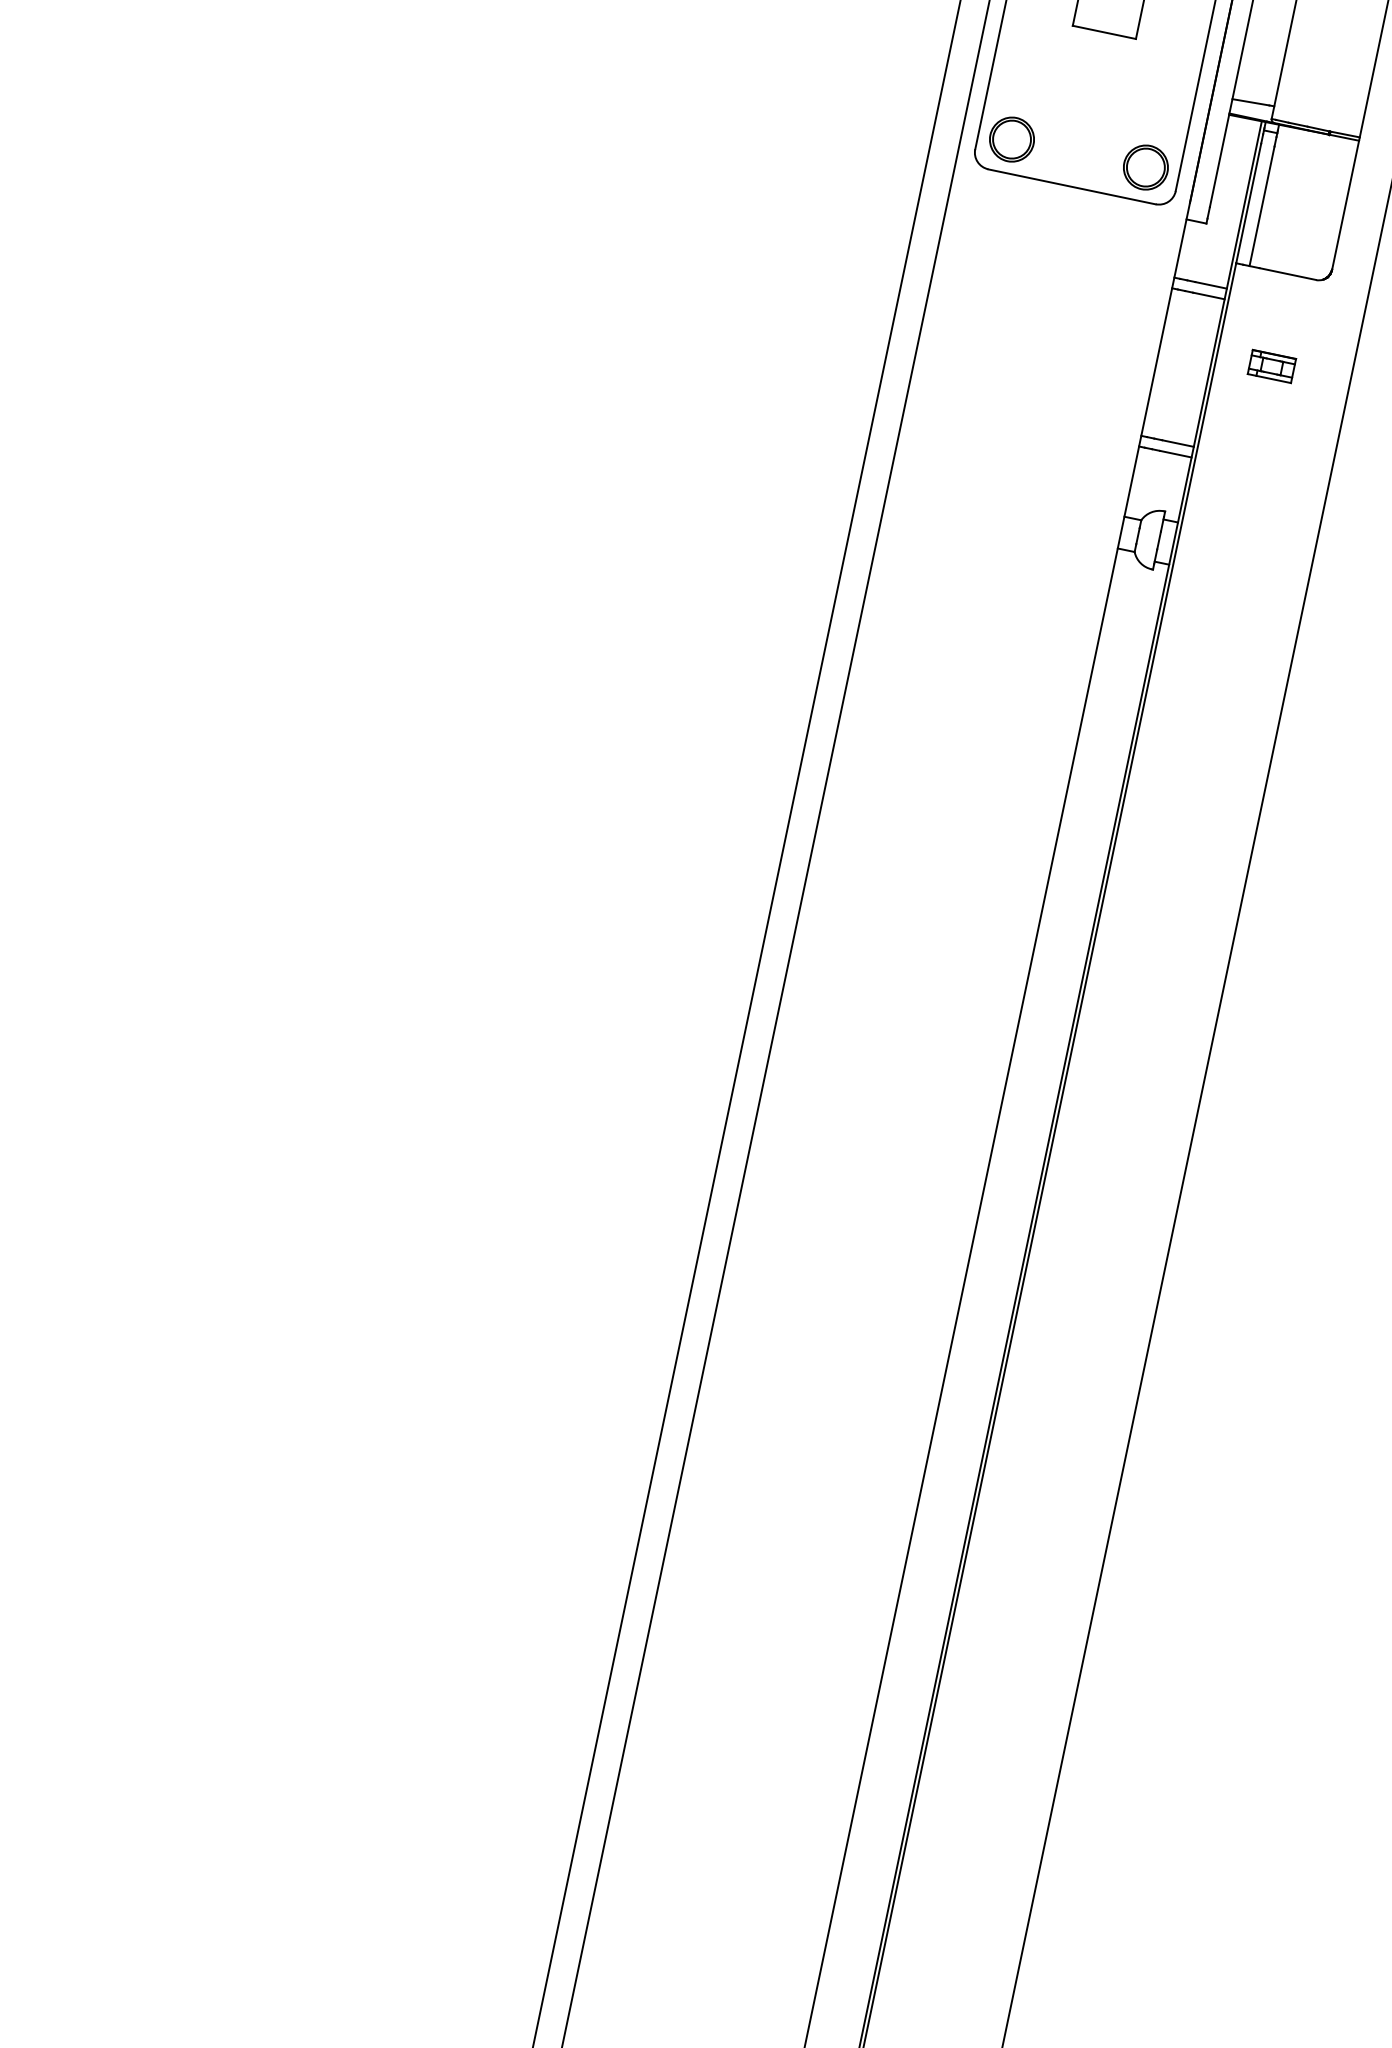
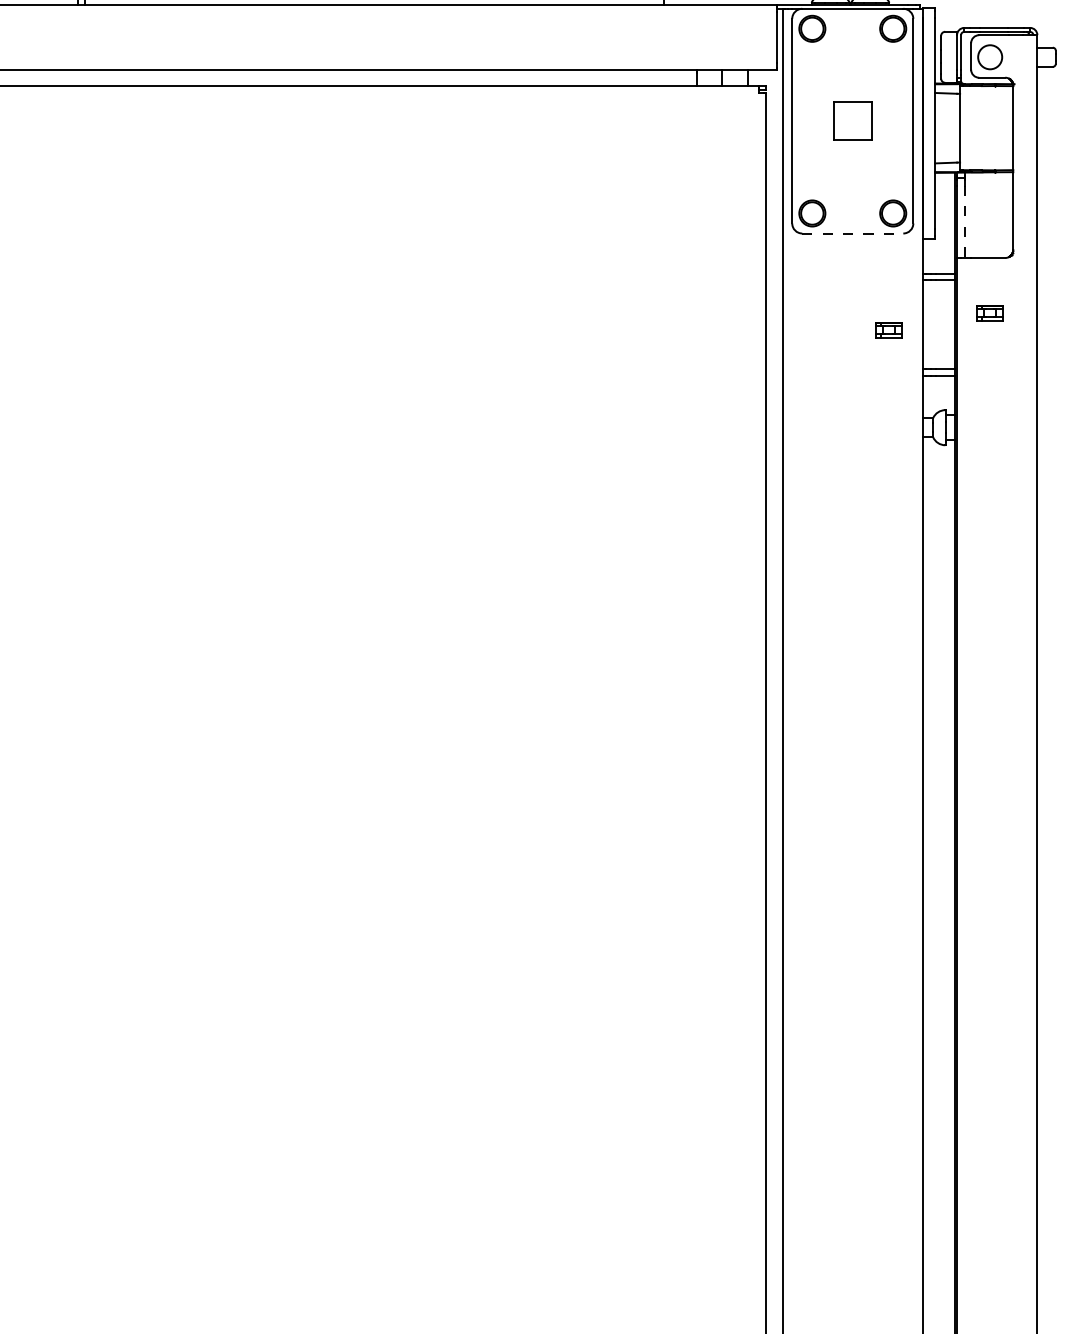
line: (1071, 186) -> (852, 233), solid -> dashed
line: (1262, 207) -> (965, 222), solid -> dashed
part: (1097, 359) -> (888, 330), added

